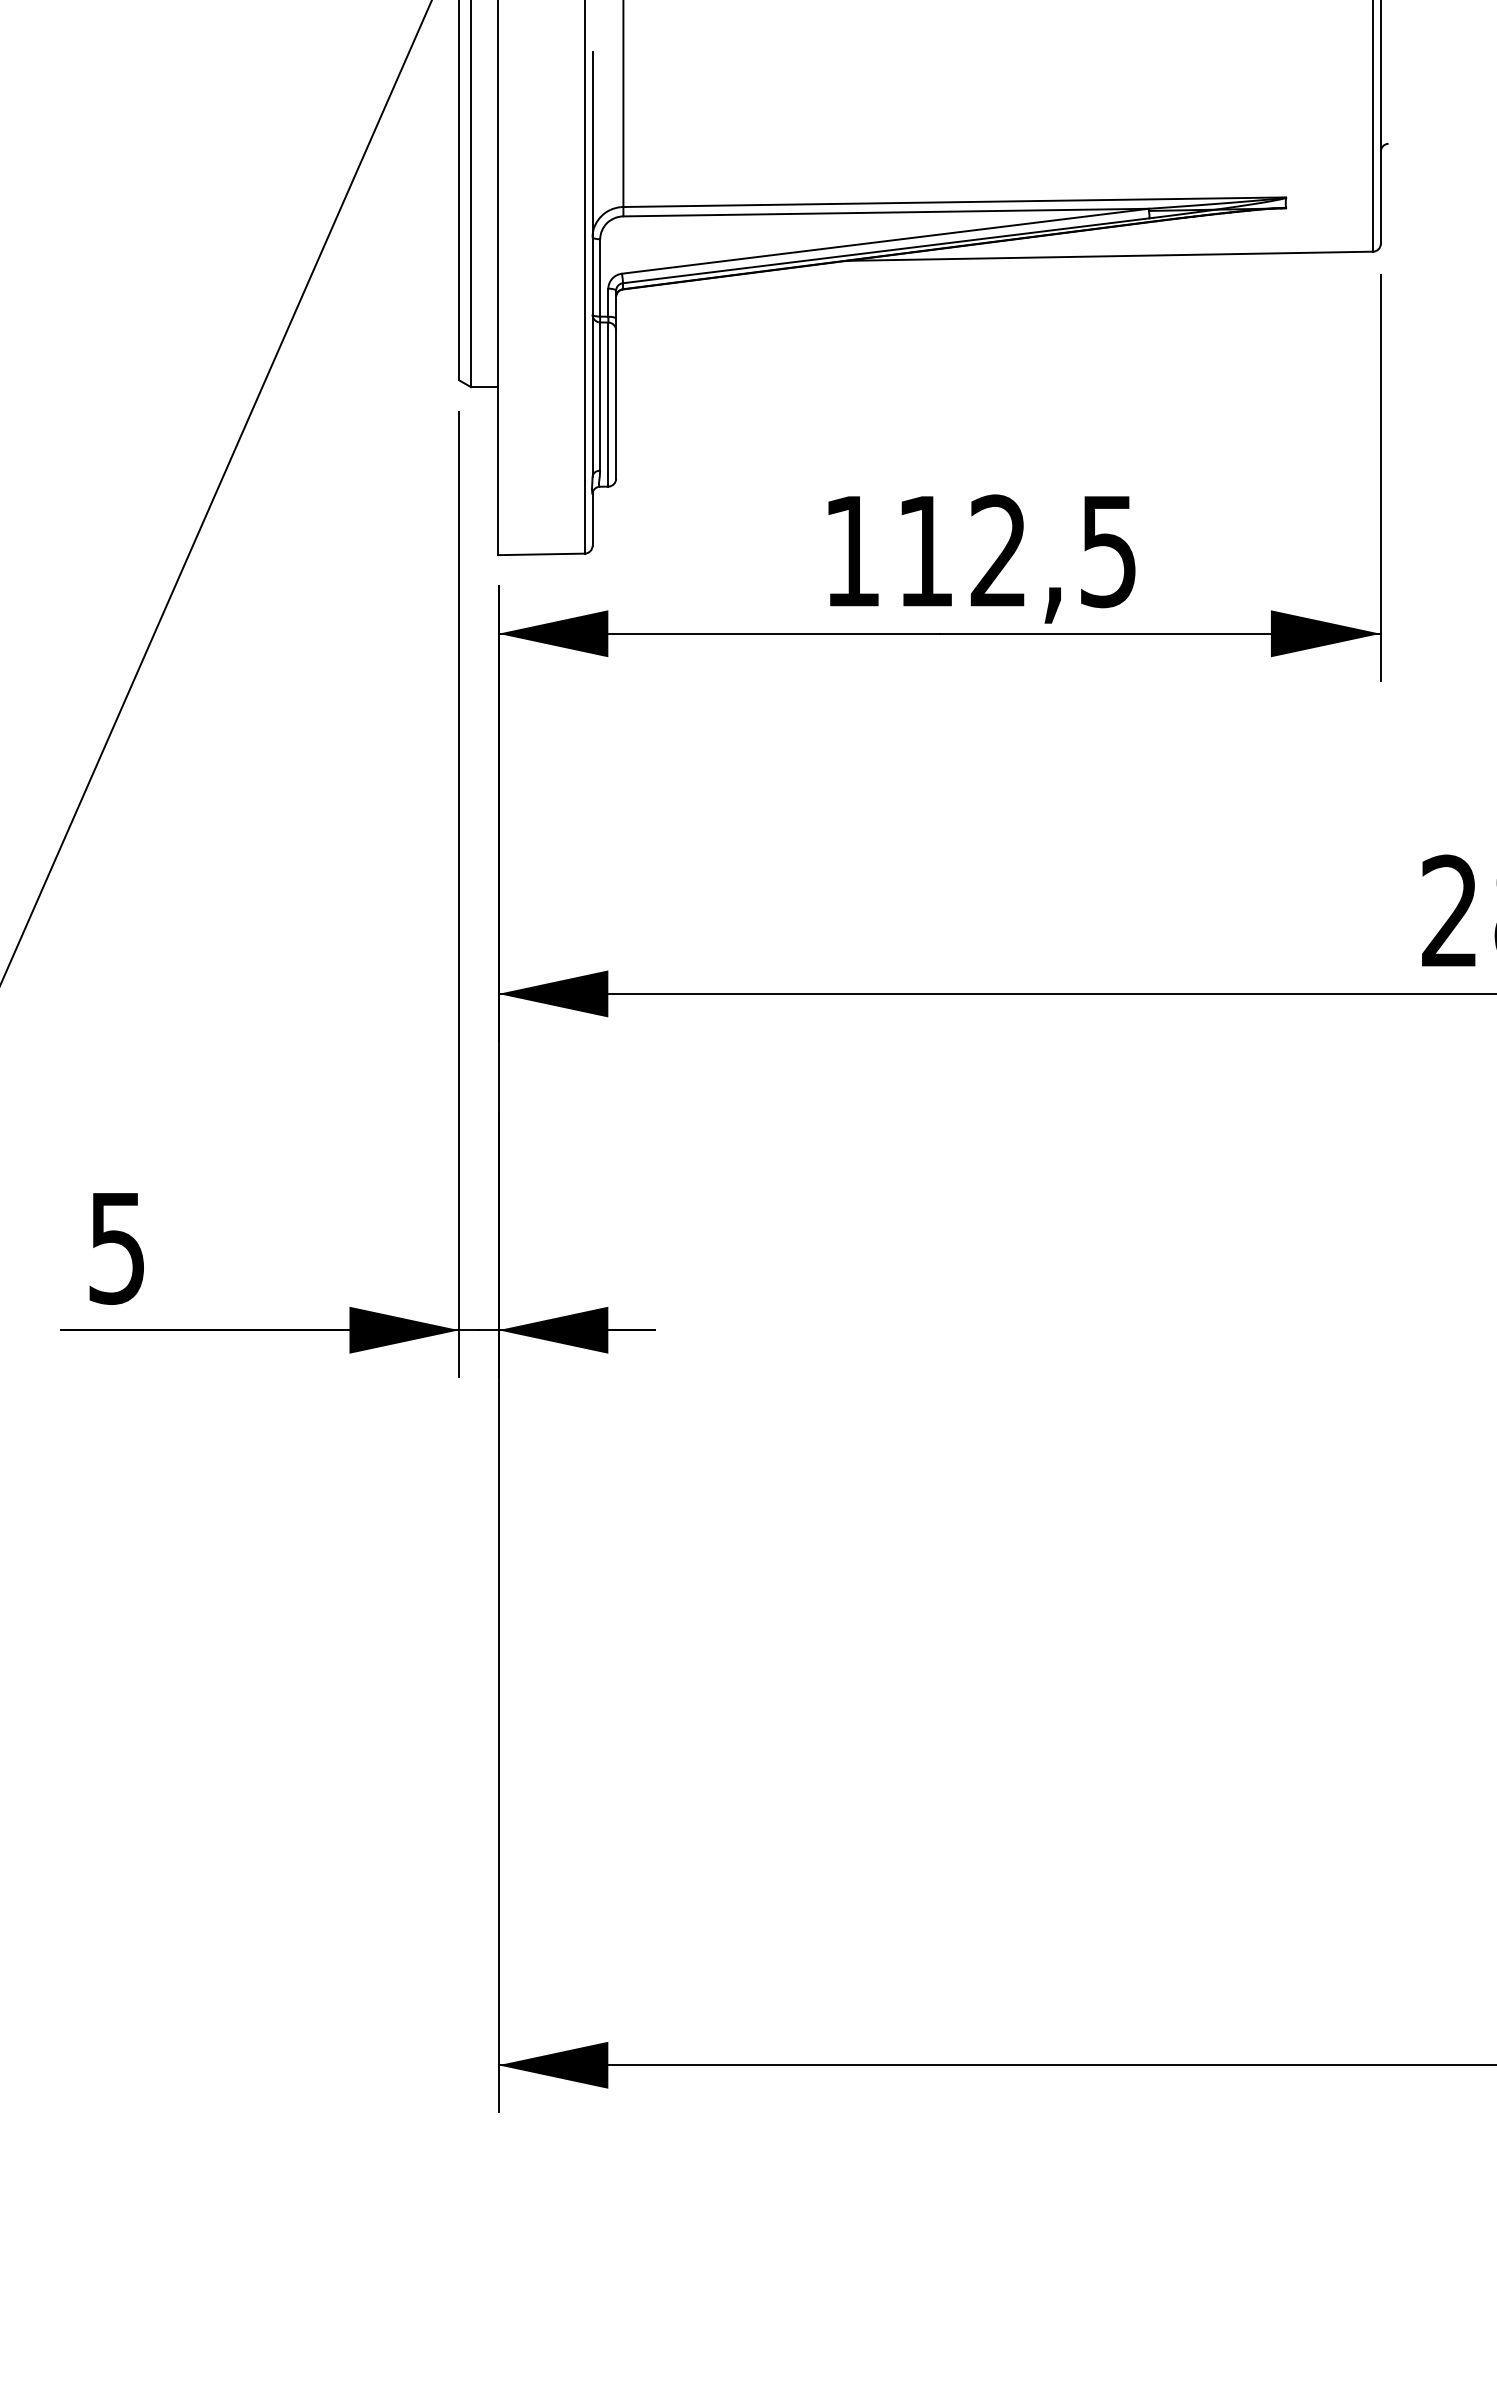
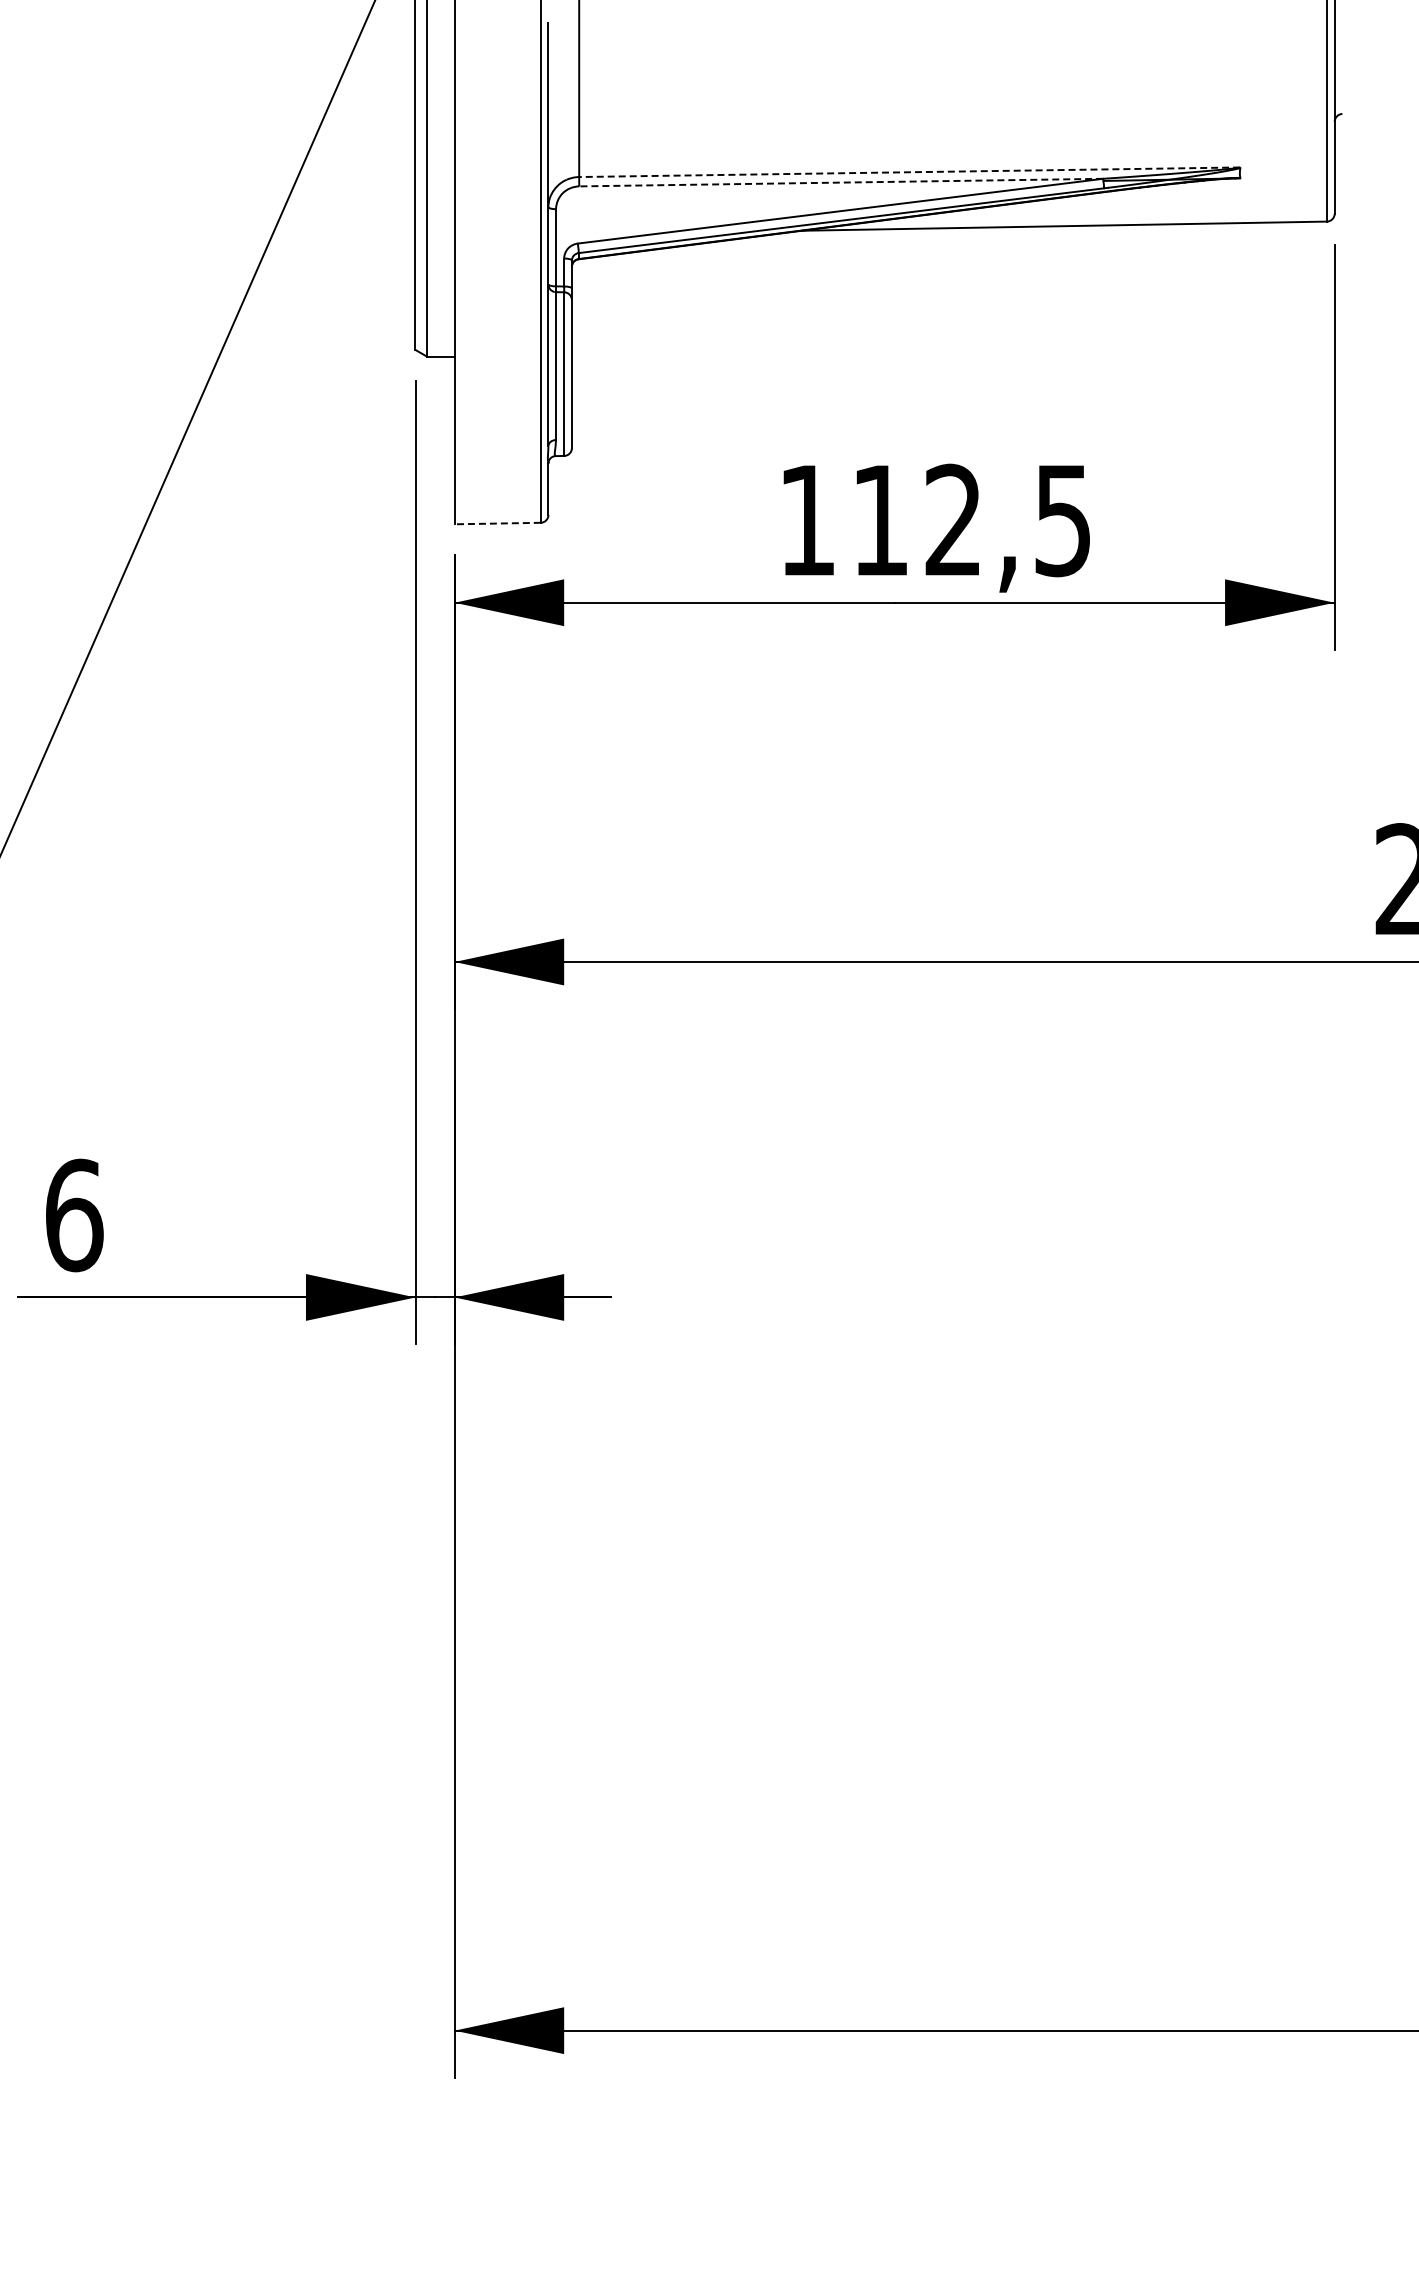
line: (954, 202) -> (909, 172), solid -> dashed
line: (886, 212) -> (841, 182), solid -> dashed
line: (541, 554) -> (497, 523), solid -> dashed
text: (117, 1247) -> (74, 1214), 5 -> 6

